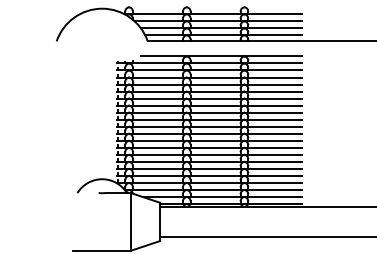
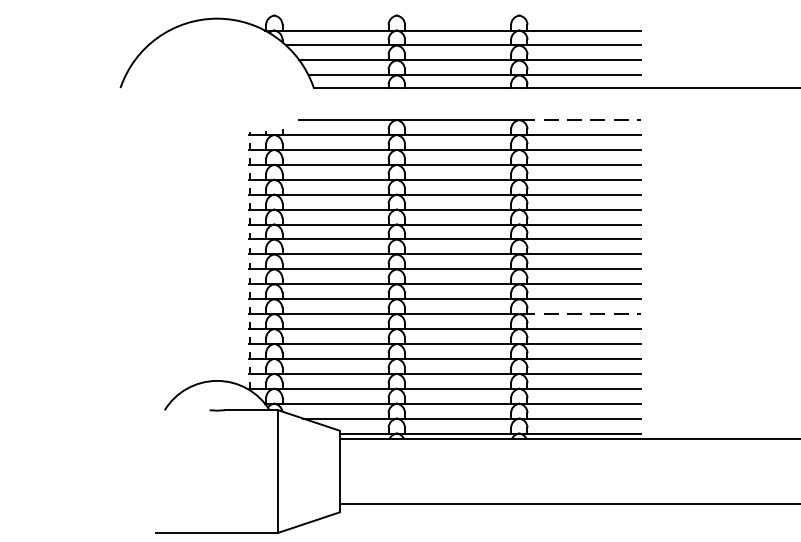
line: (273, 56) -> (581, 120), solid -> dashed
line: (273, 147) -> (581, 313), solid -> dashed

